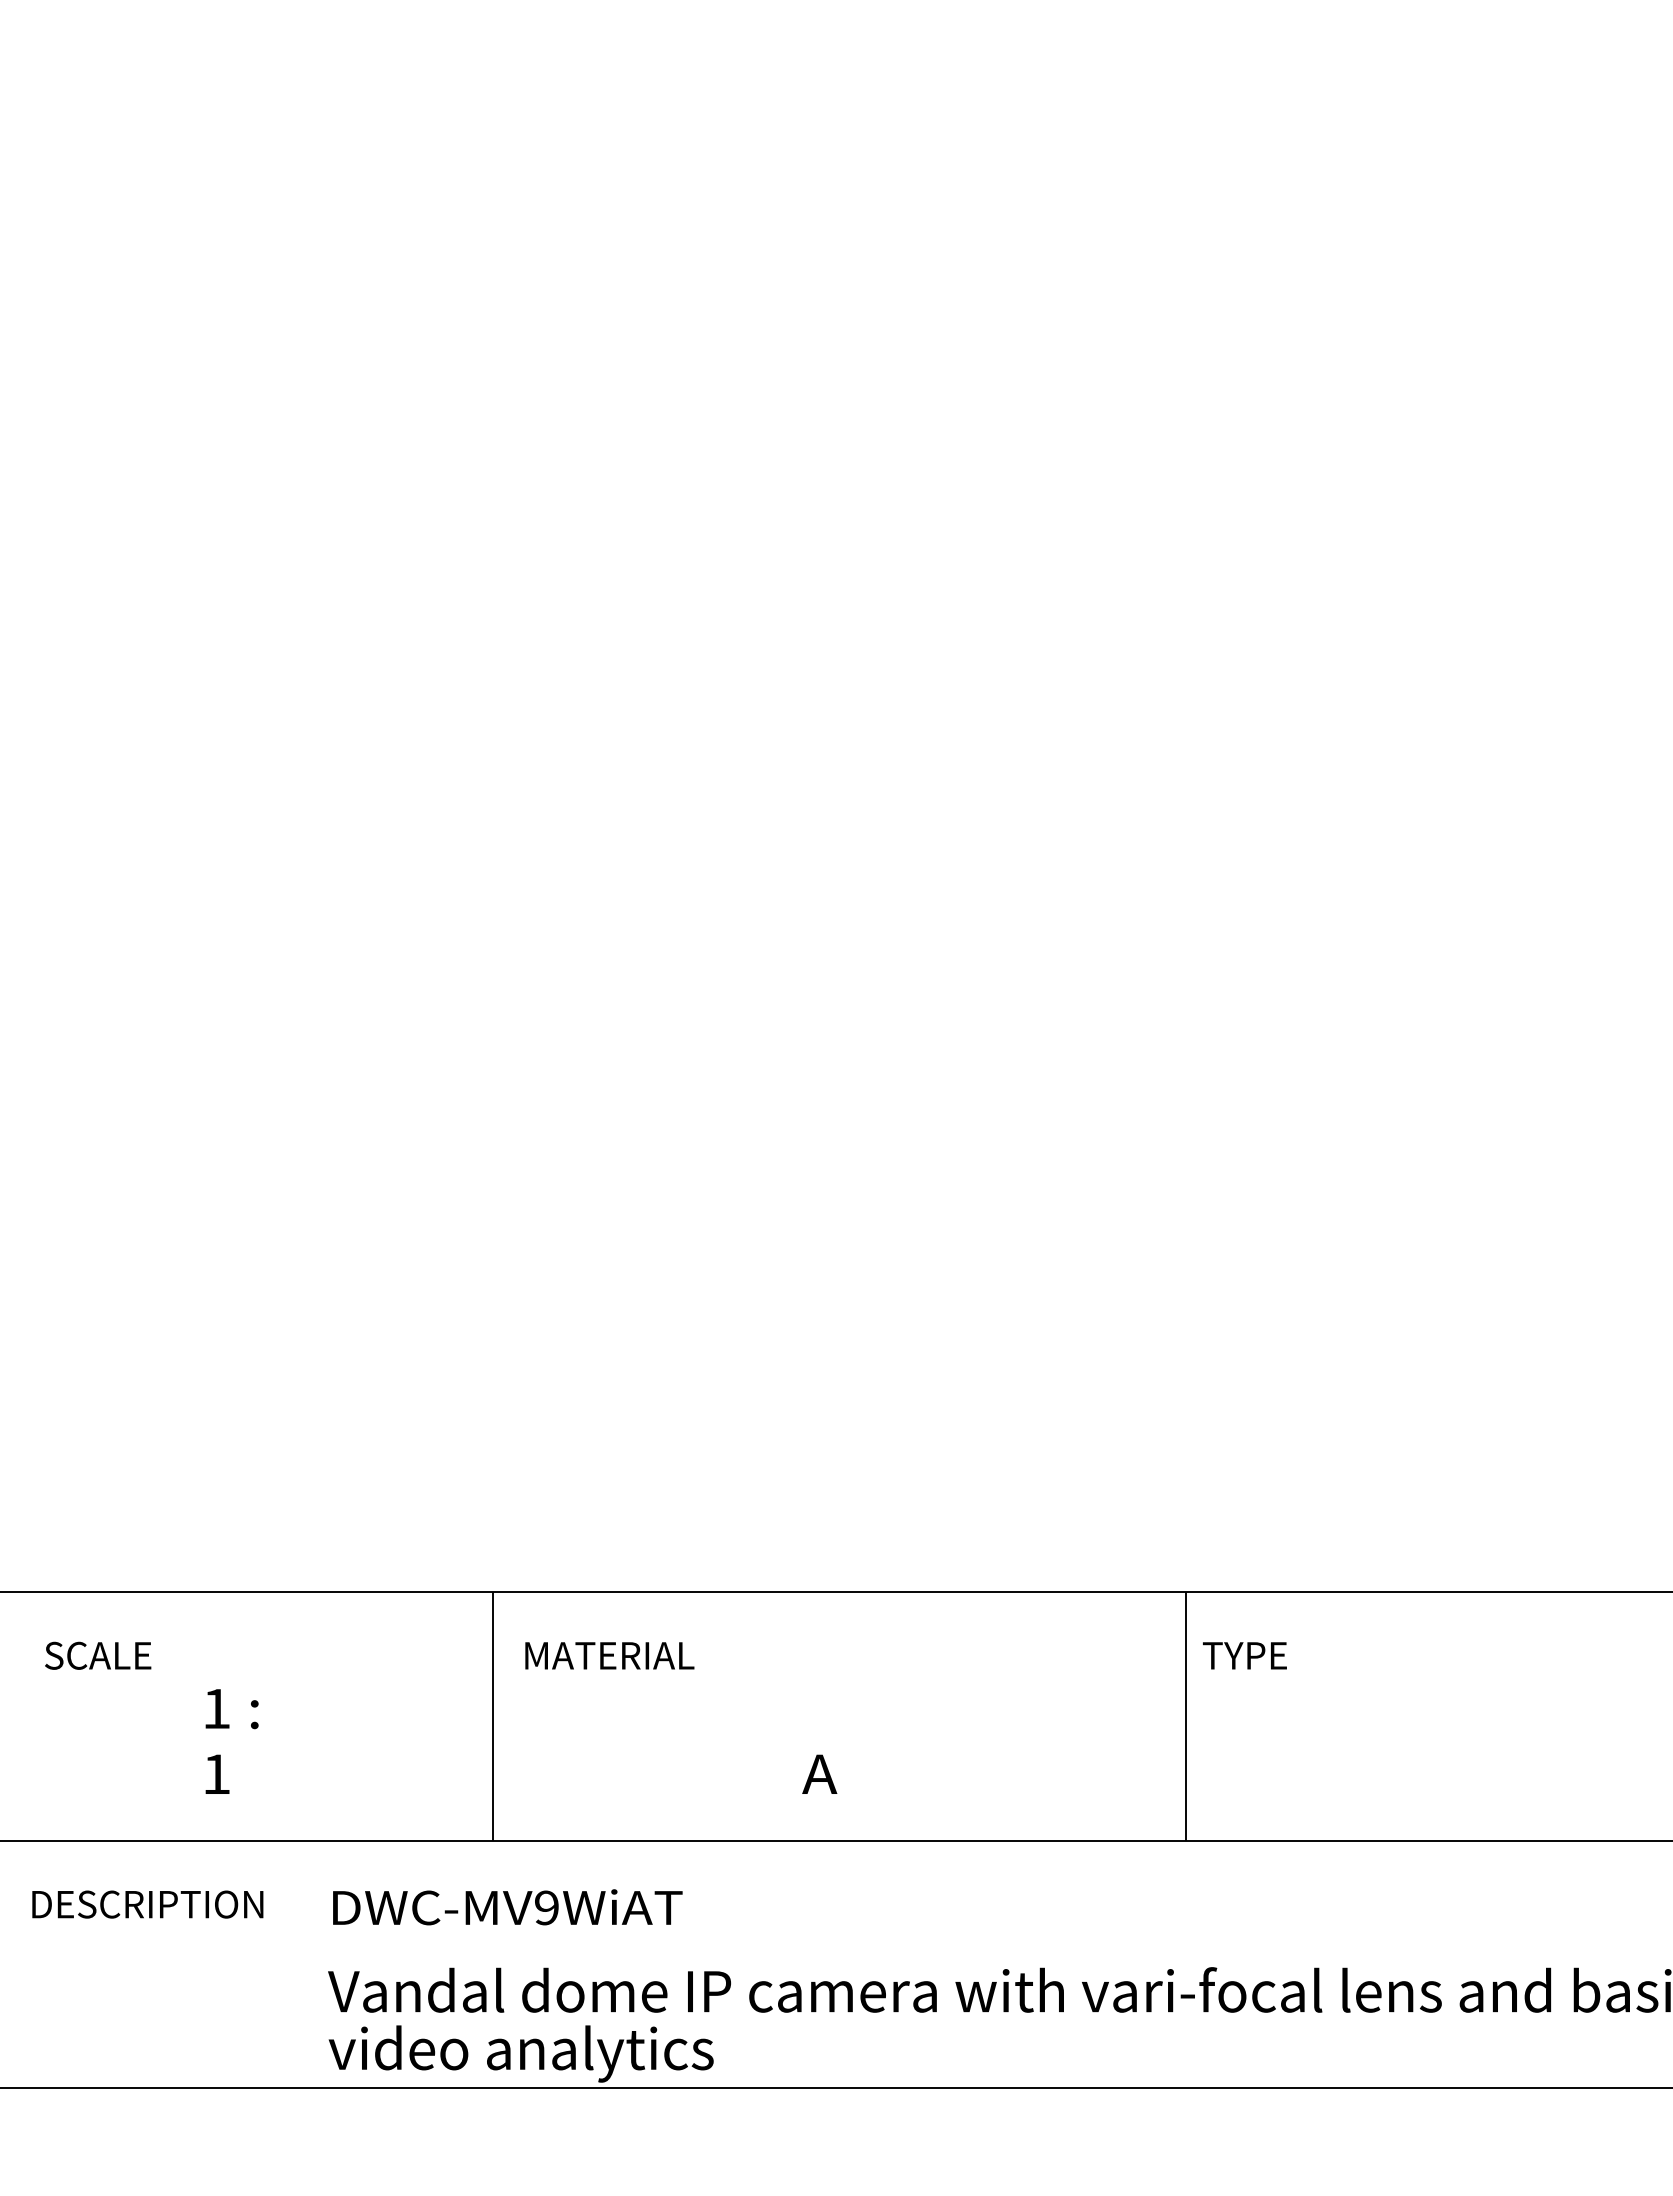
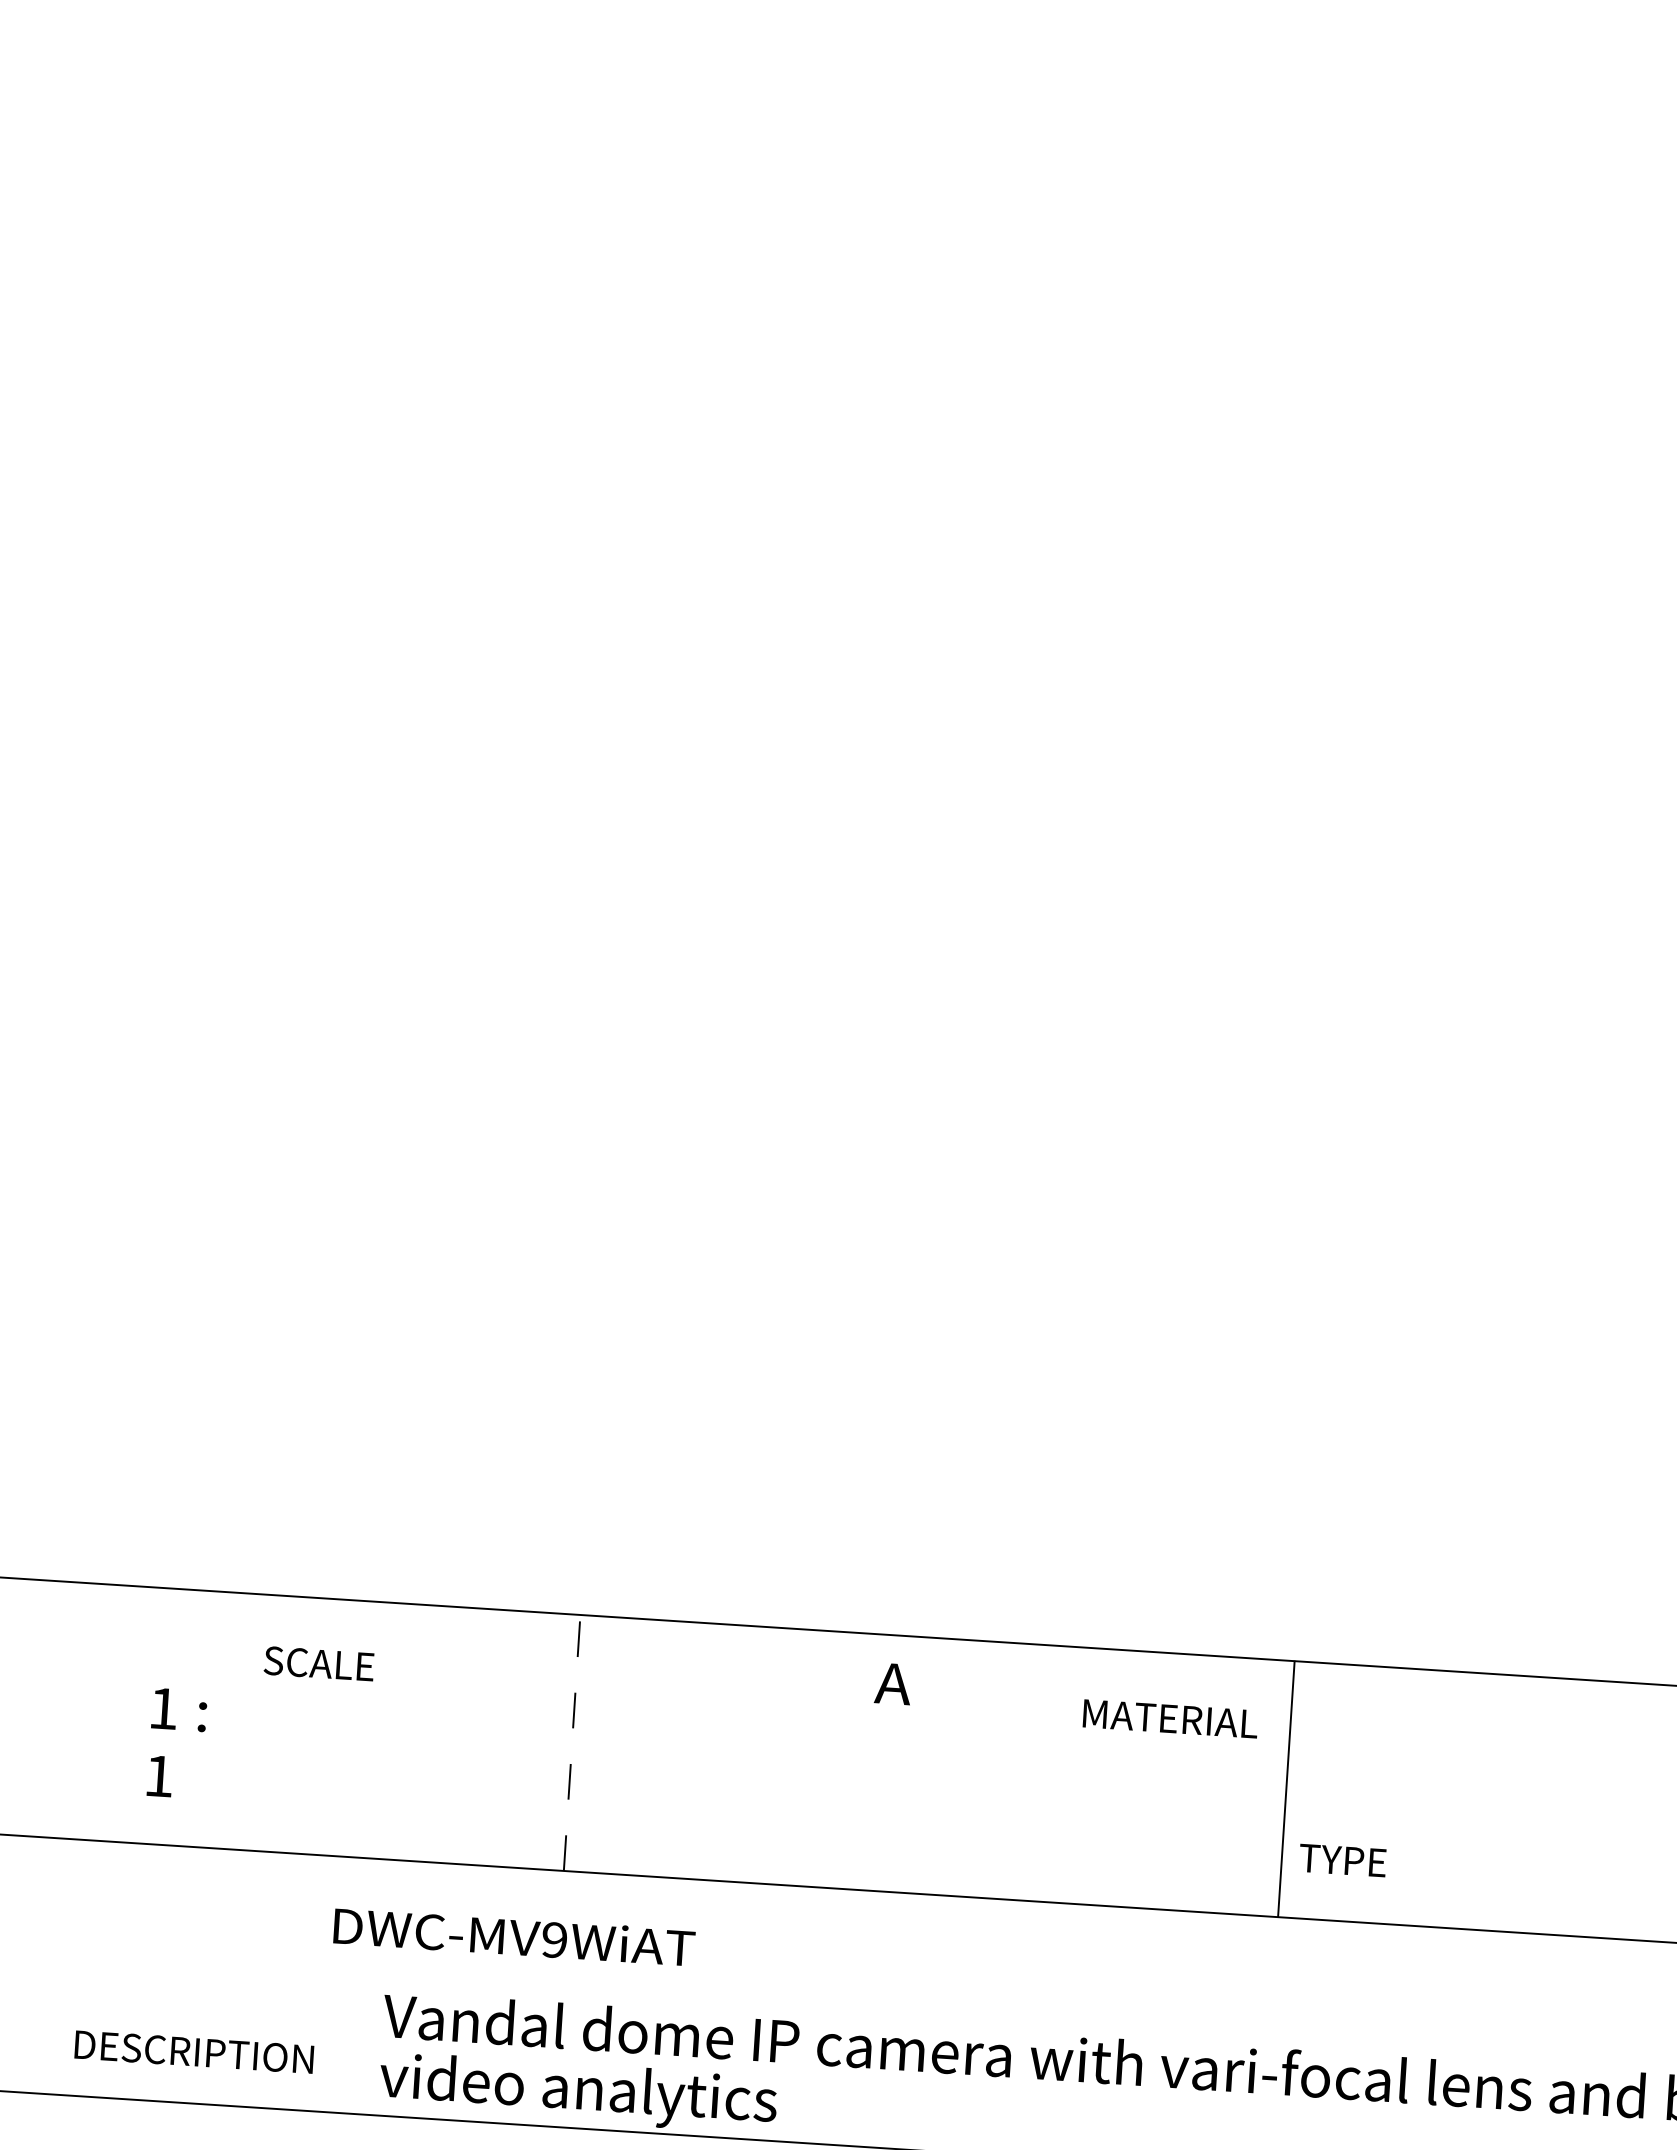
text: (98, 1655) -> (319, 1663), moved
text: (609, 1655) -> (1170, 1718), moved
text: (1244, 1655) -> (1342, 1860), moved
line: (493, 1715) -> (572, 1742), solid -> dashed
text: (231, 1741) -> (176, 1743), moved
text: (819, 1773) -> (893, 1683), moved
text: (147, 1904) -> (193, 2052), moved
text: (507, 1907) -> (514, 1937), moved

